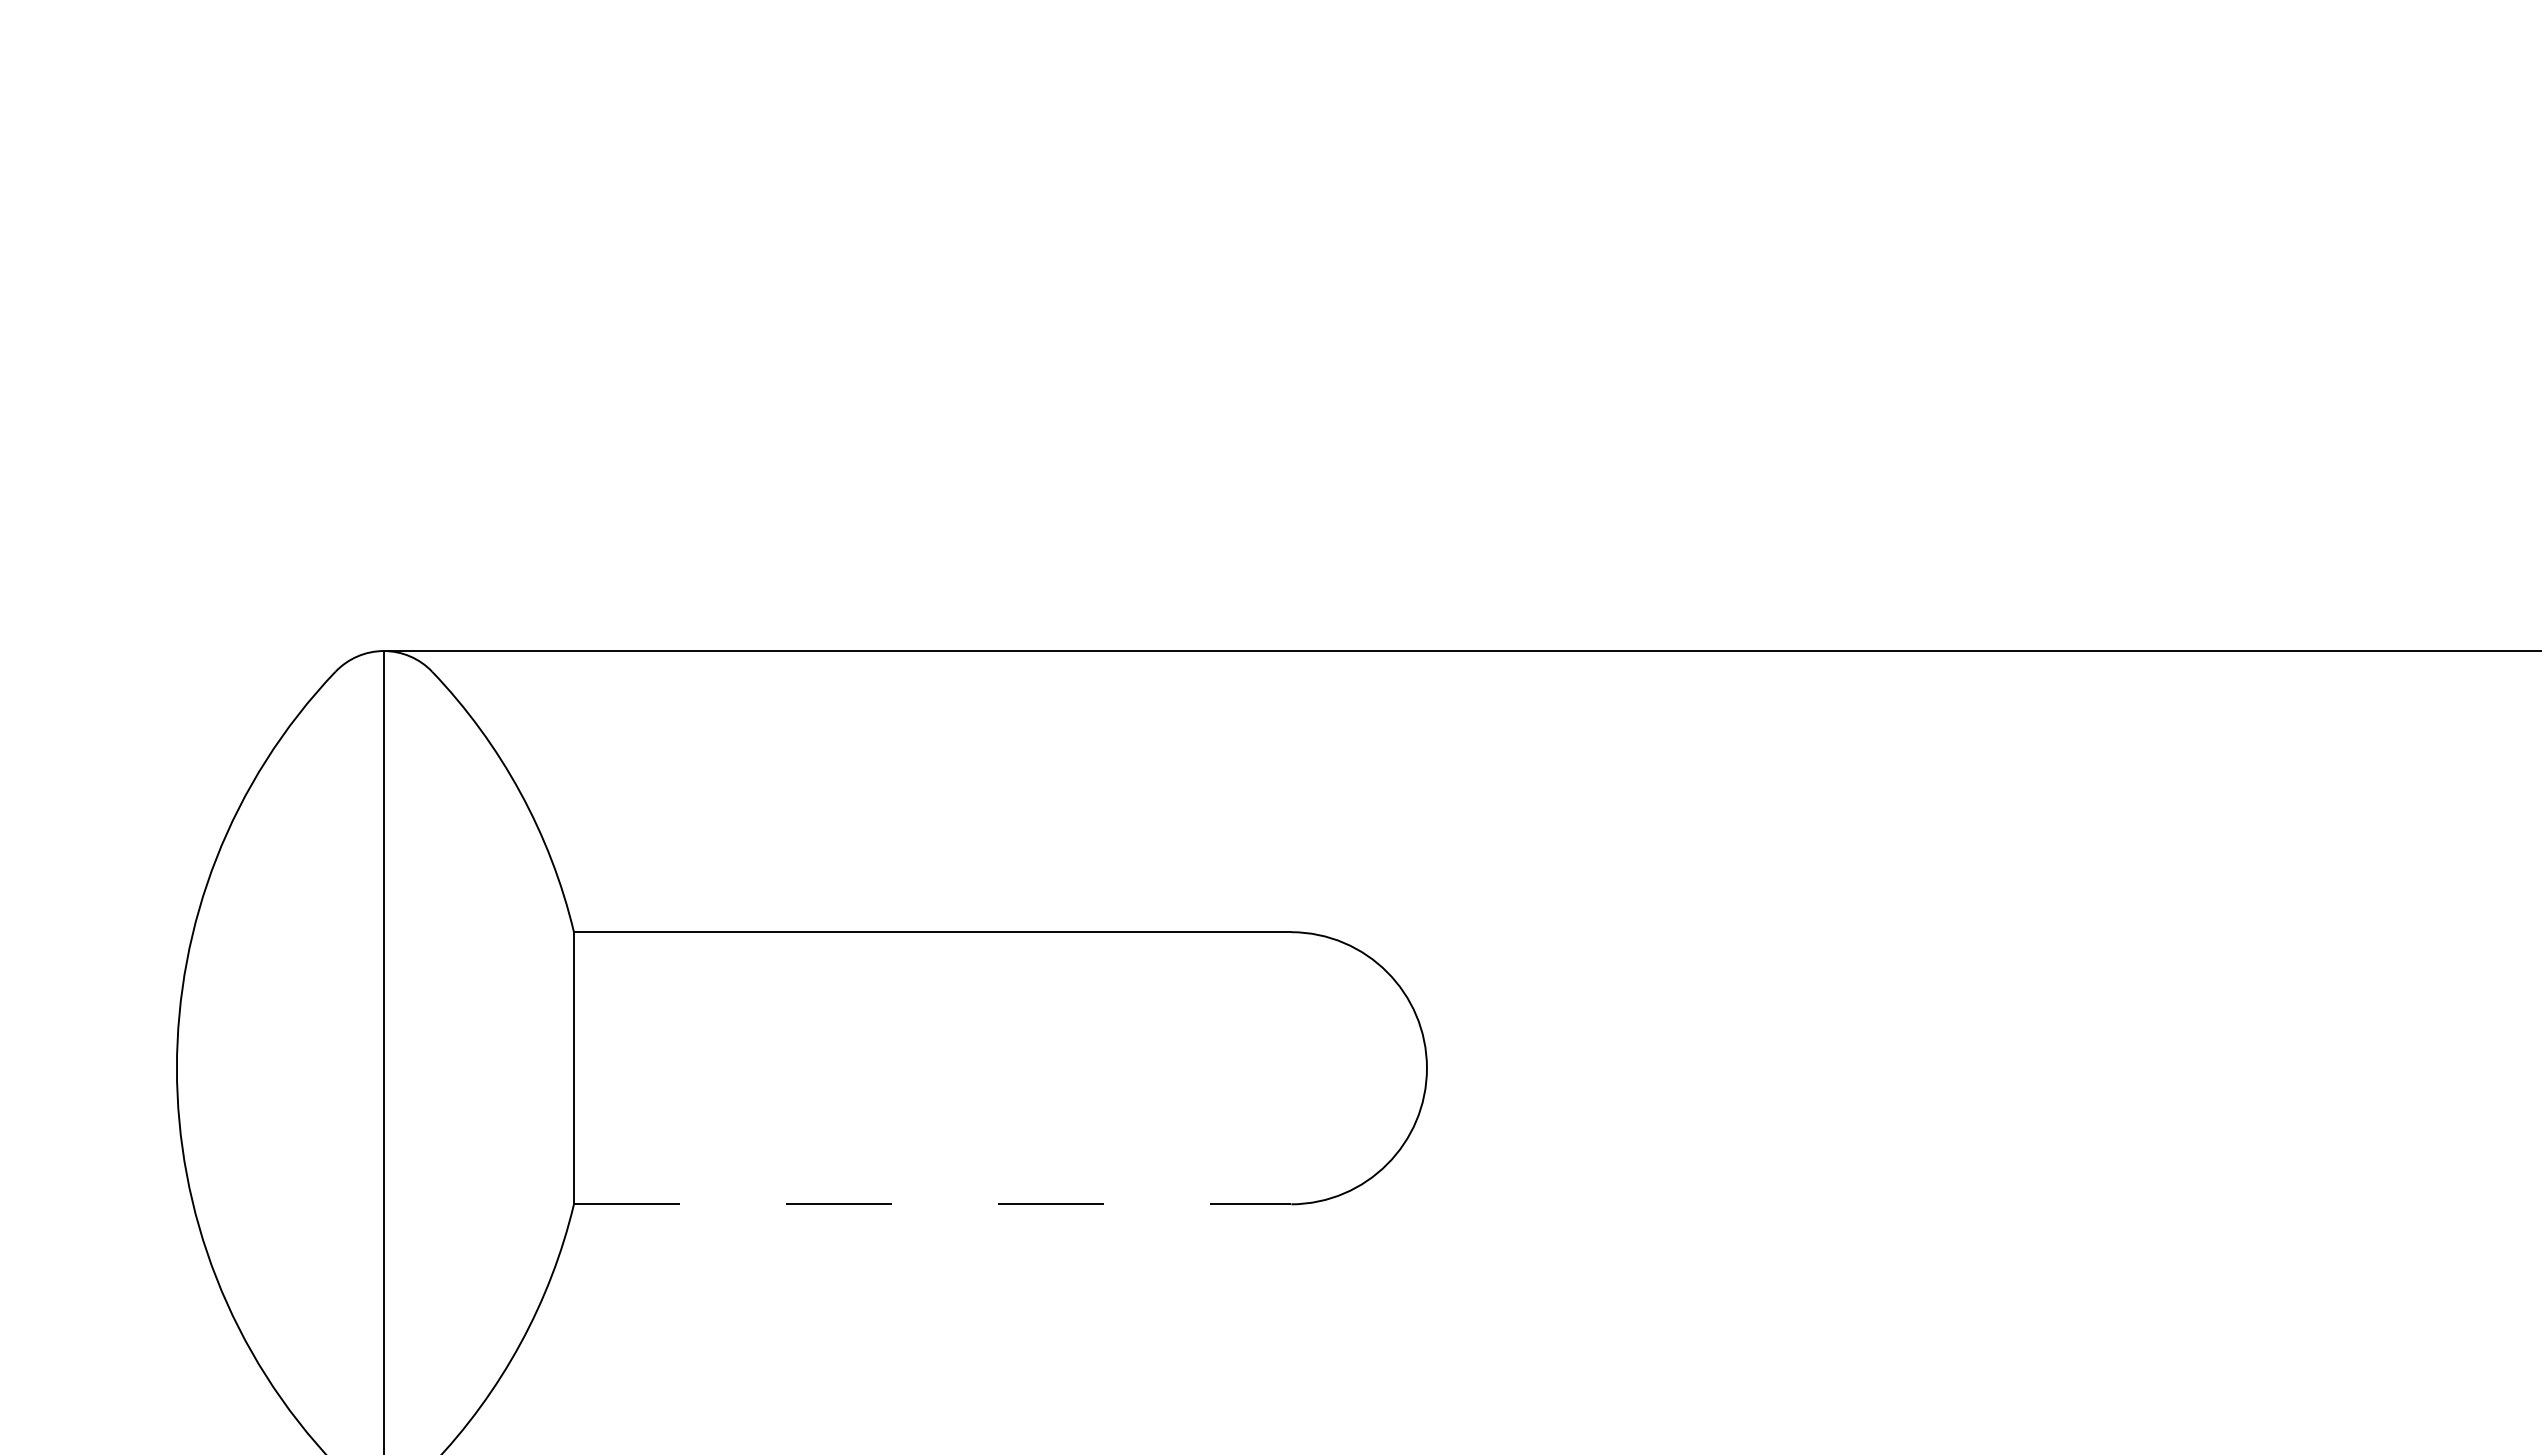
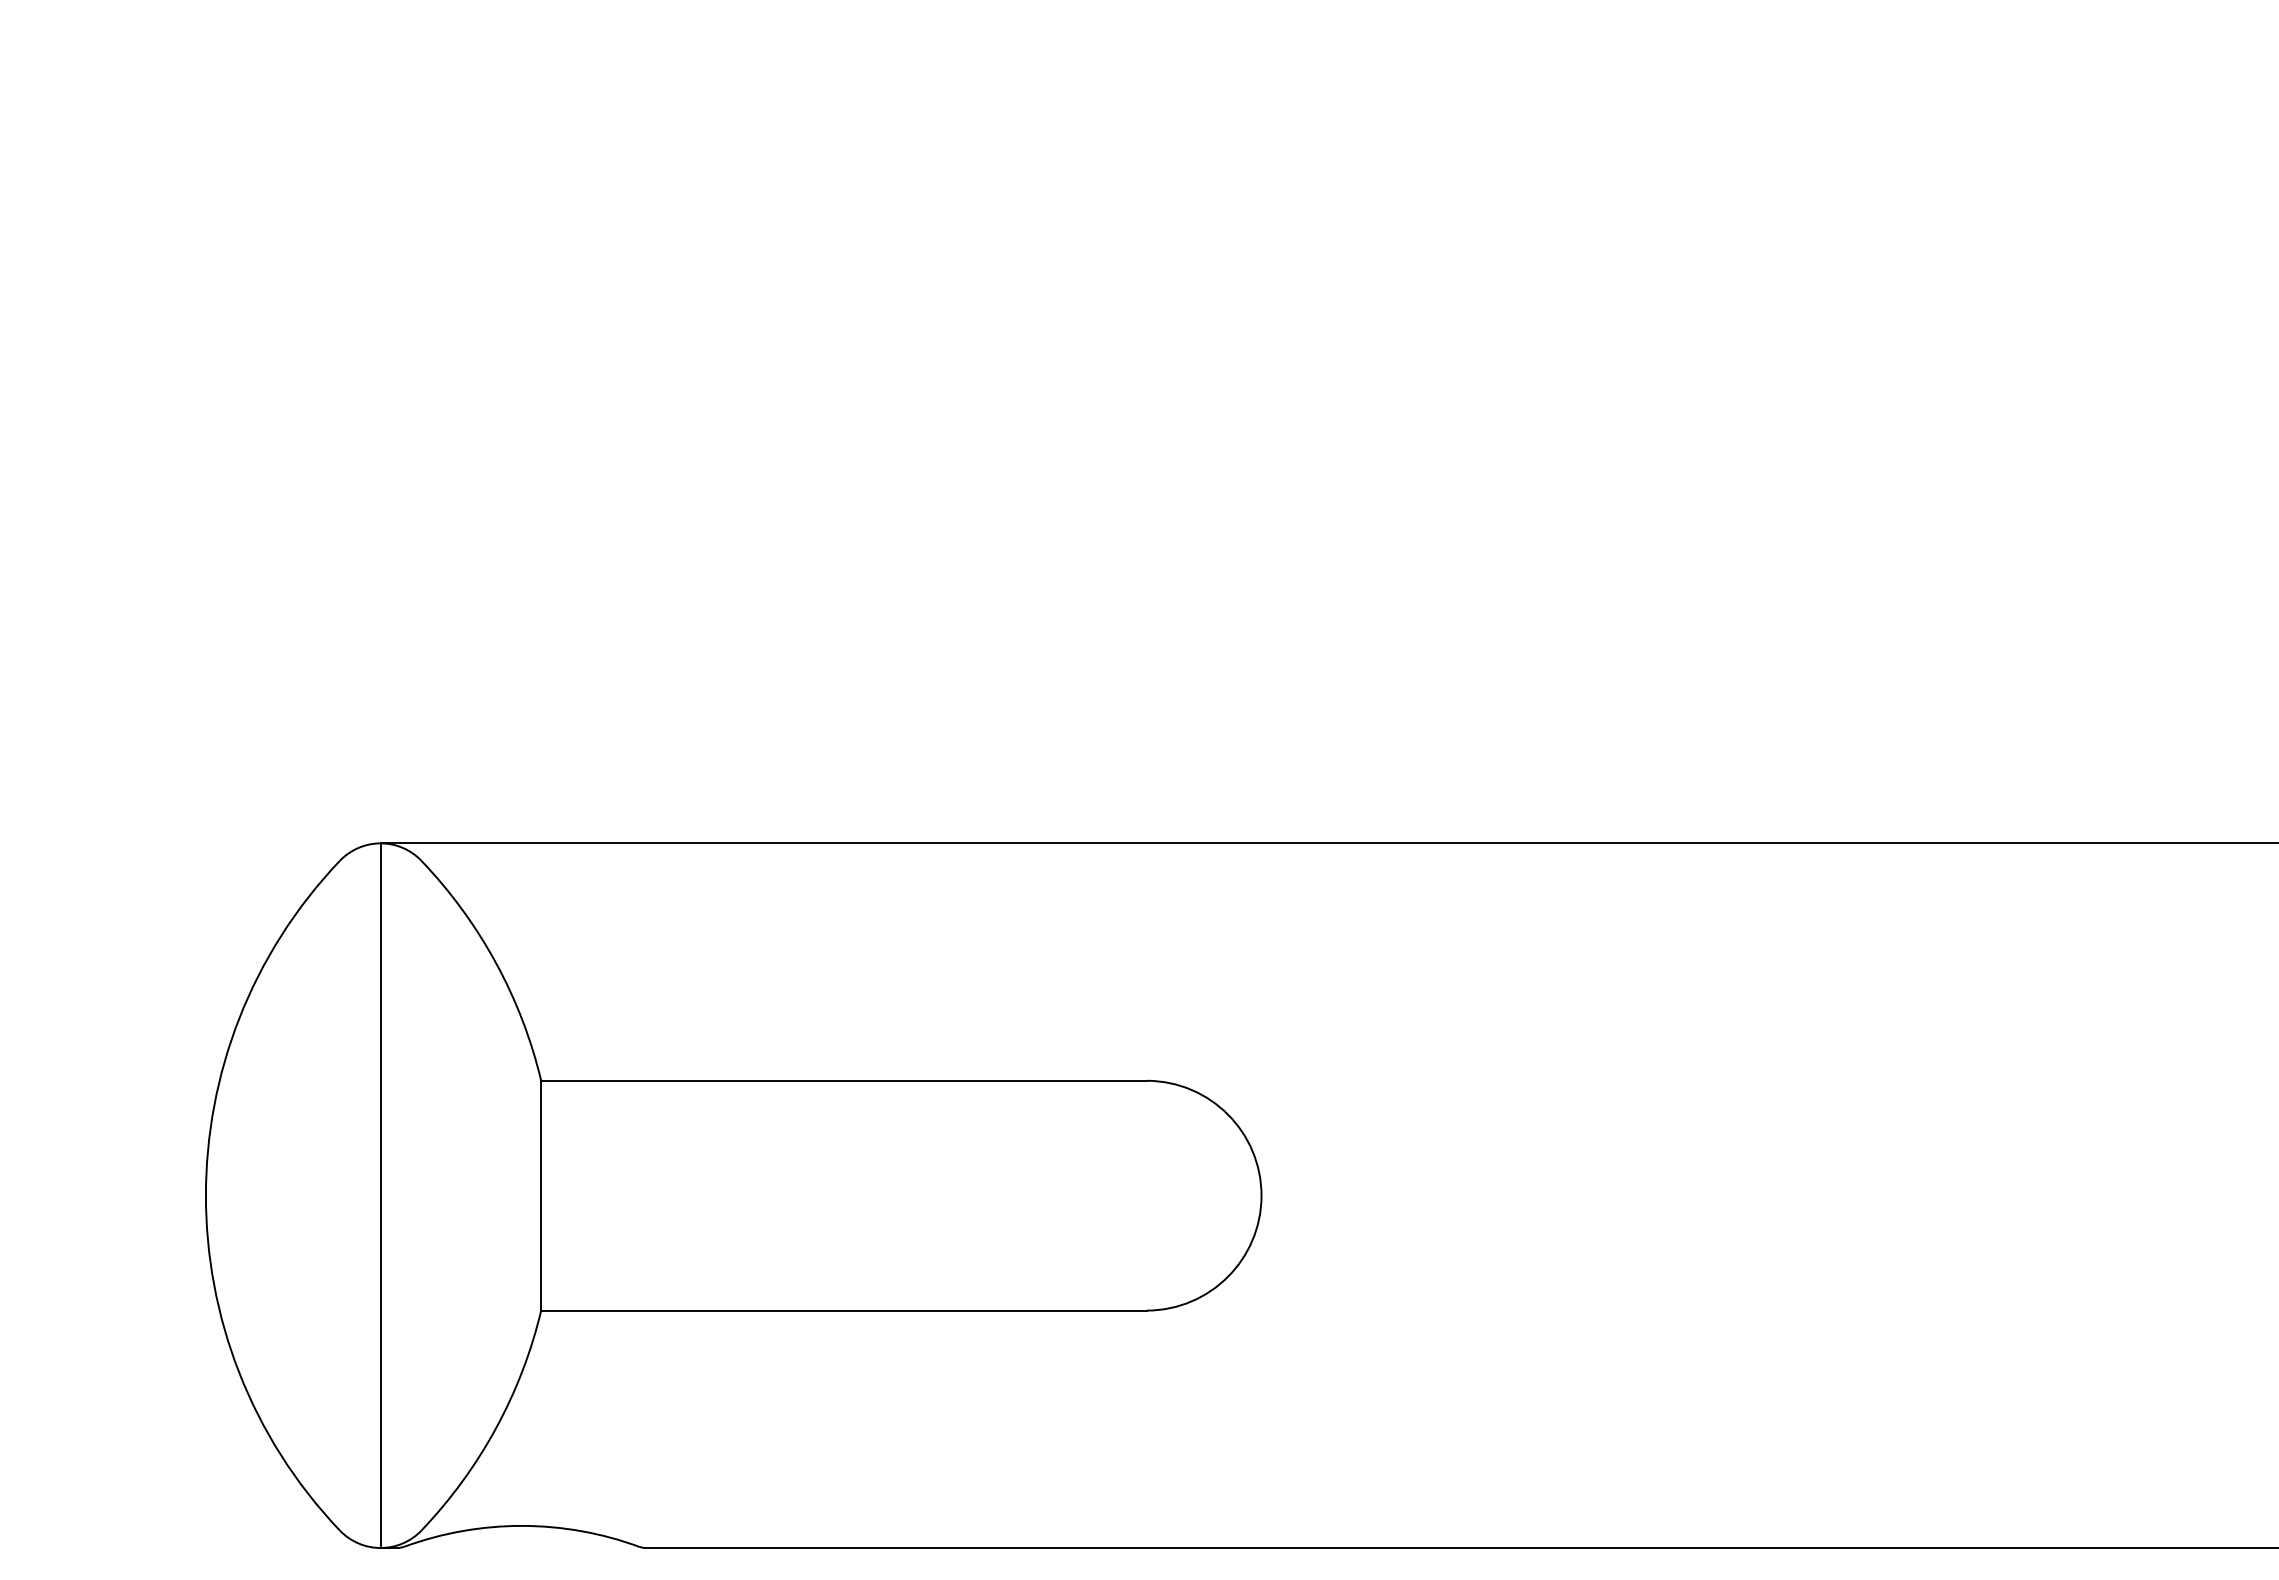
line: (933, 1204) -> (844, 1310), dashed -> solid

